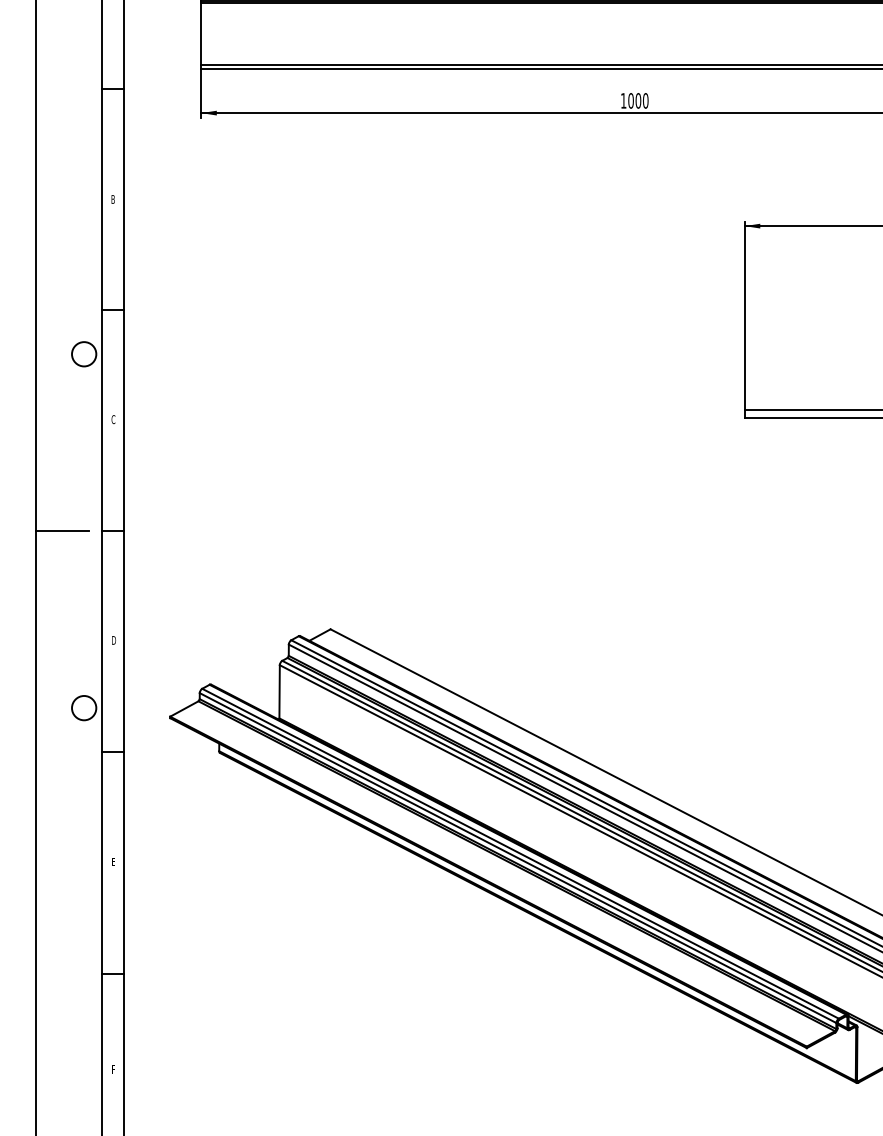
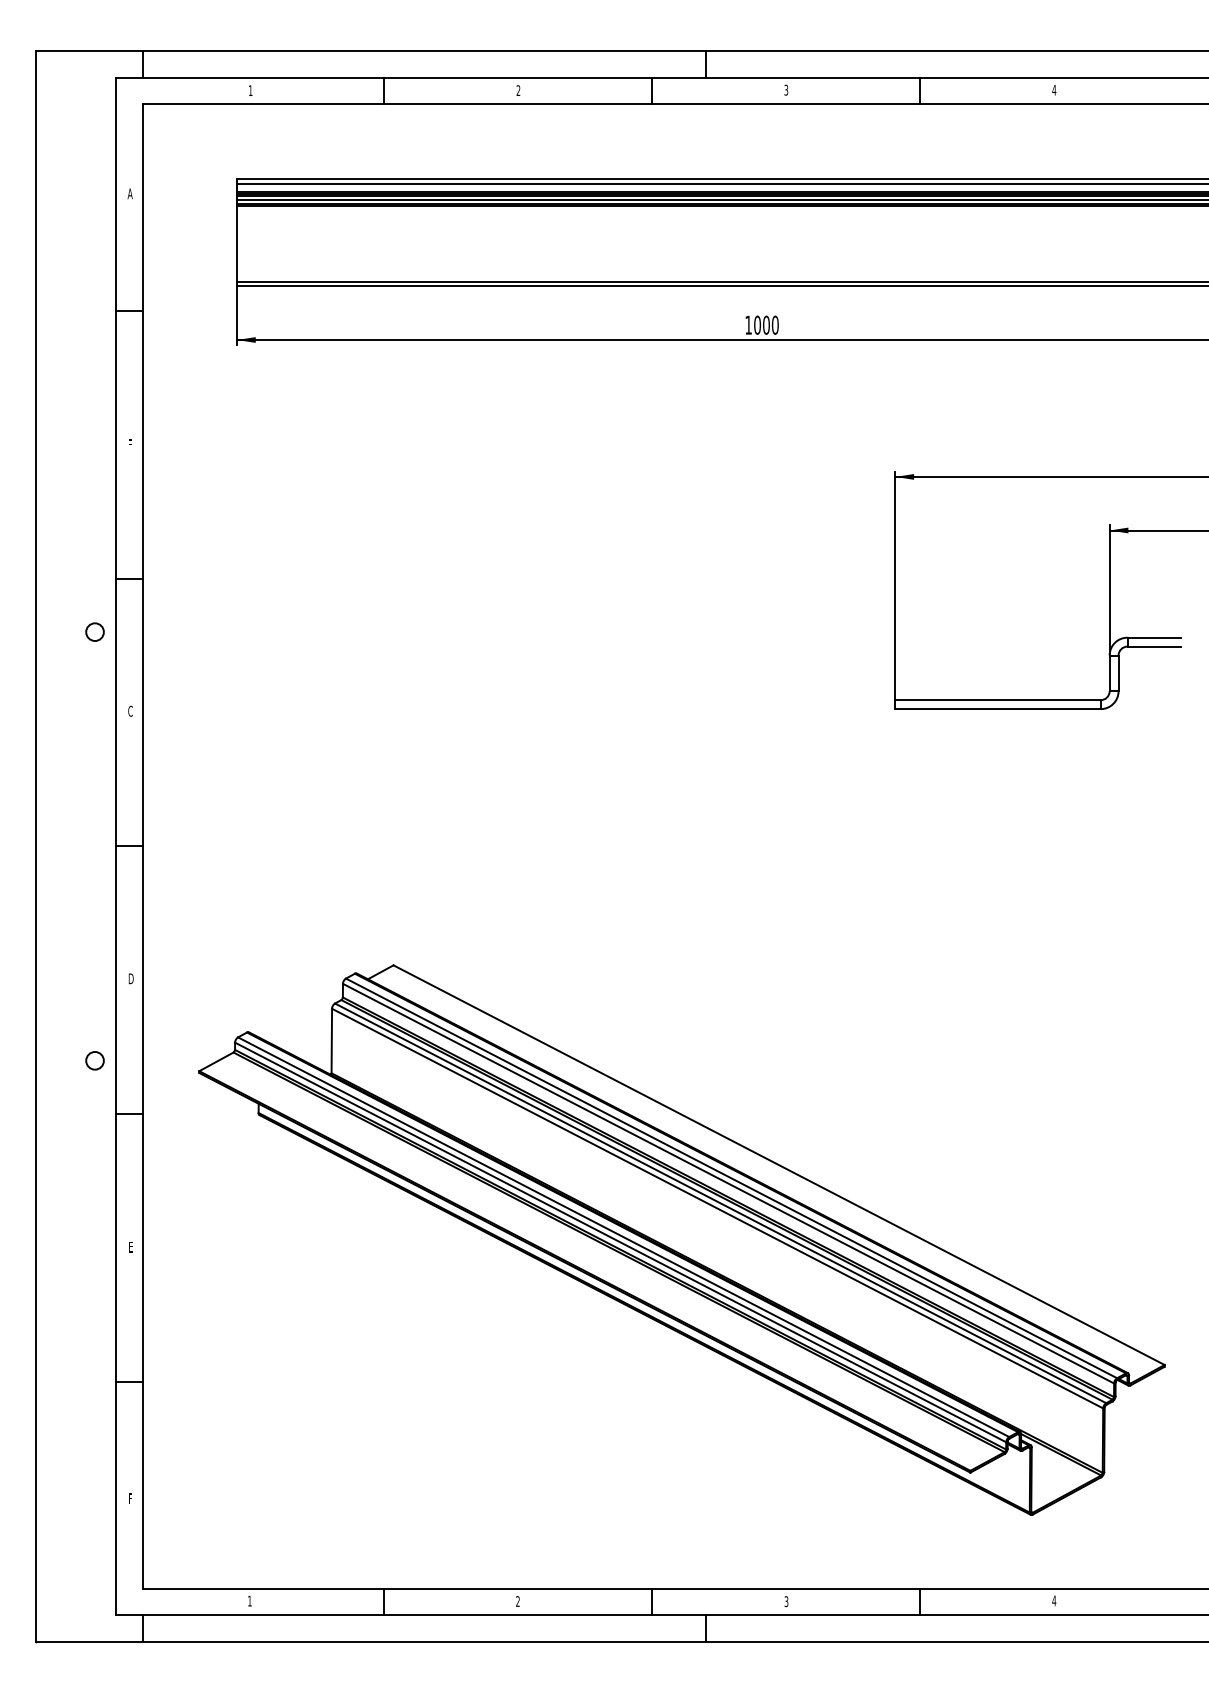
text: (113, 199) -> (130, 444), B -> F
circle: (83, 353) -> (94, 631), size x0.6
line: (62, 531) -> (68, 846), removed
circle: (83, 707) -> (94, 1060), size x0.6

